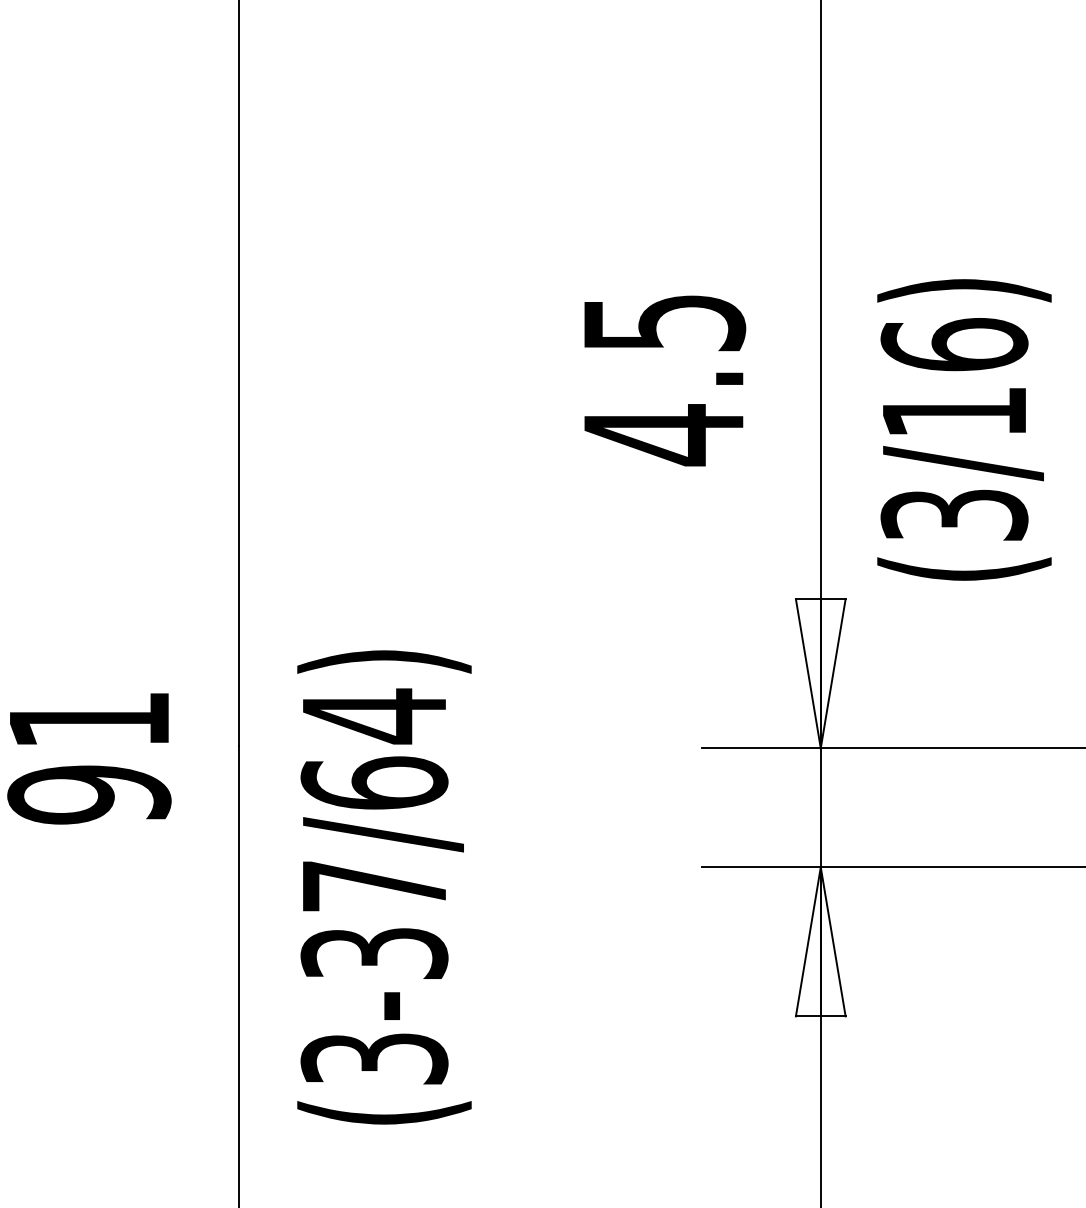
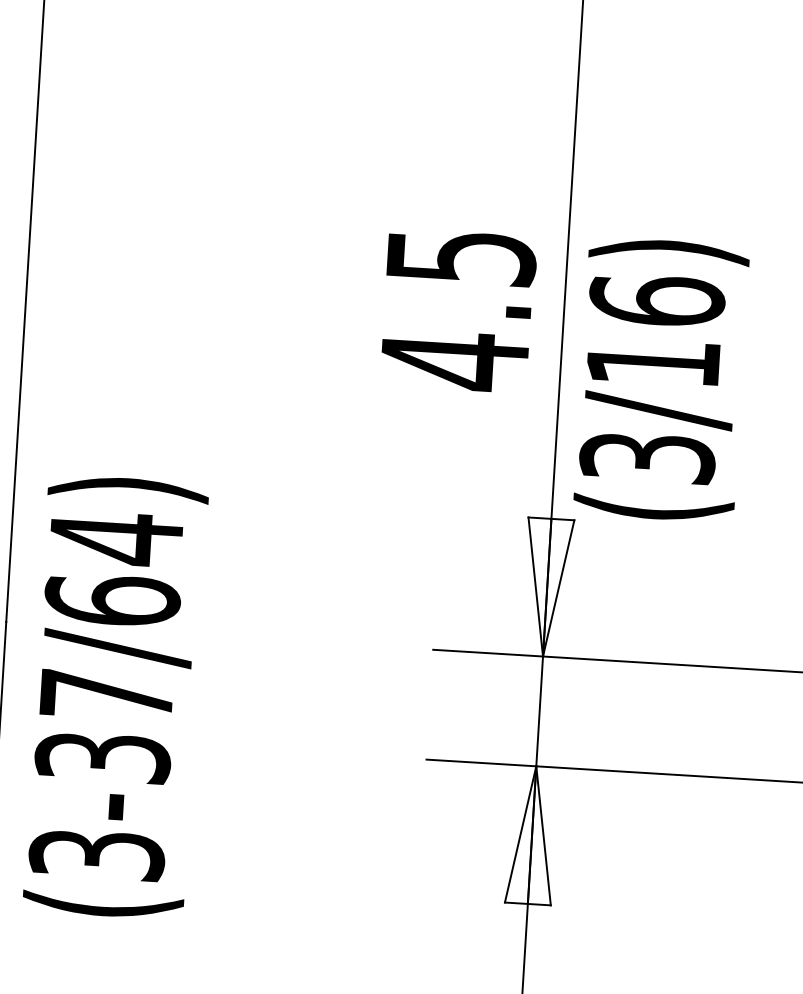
text: (665, 380) -> (459, 310), moved
text: (964, 429) -> (661, 379), moved
text: (384, 887) -> (115, 697), moved

